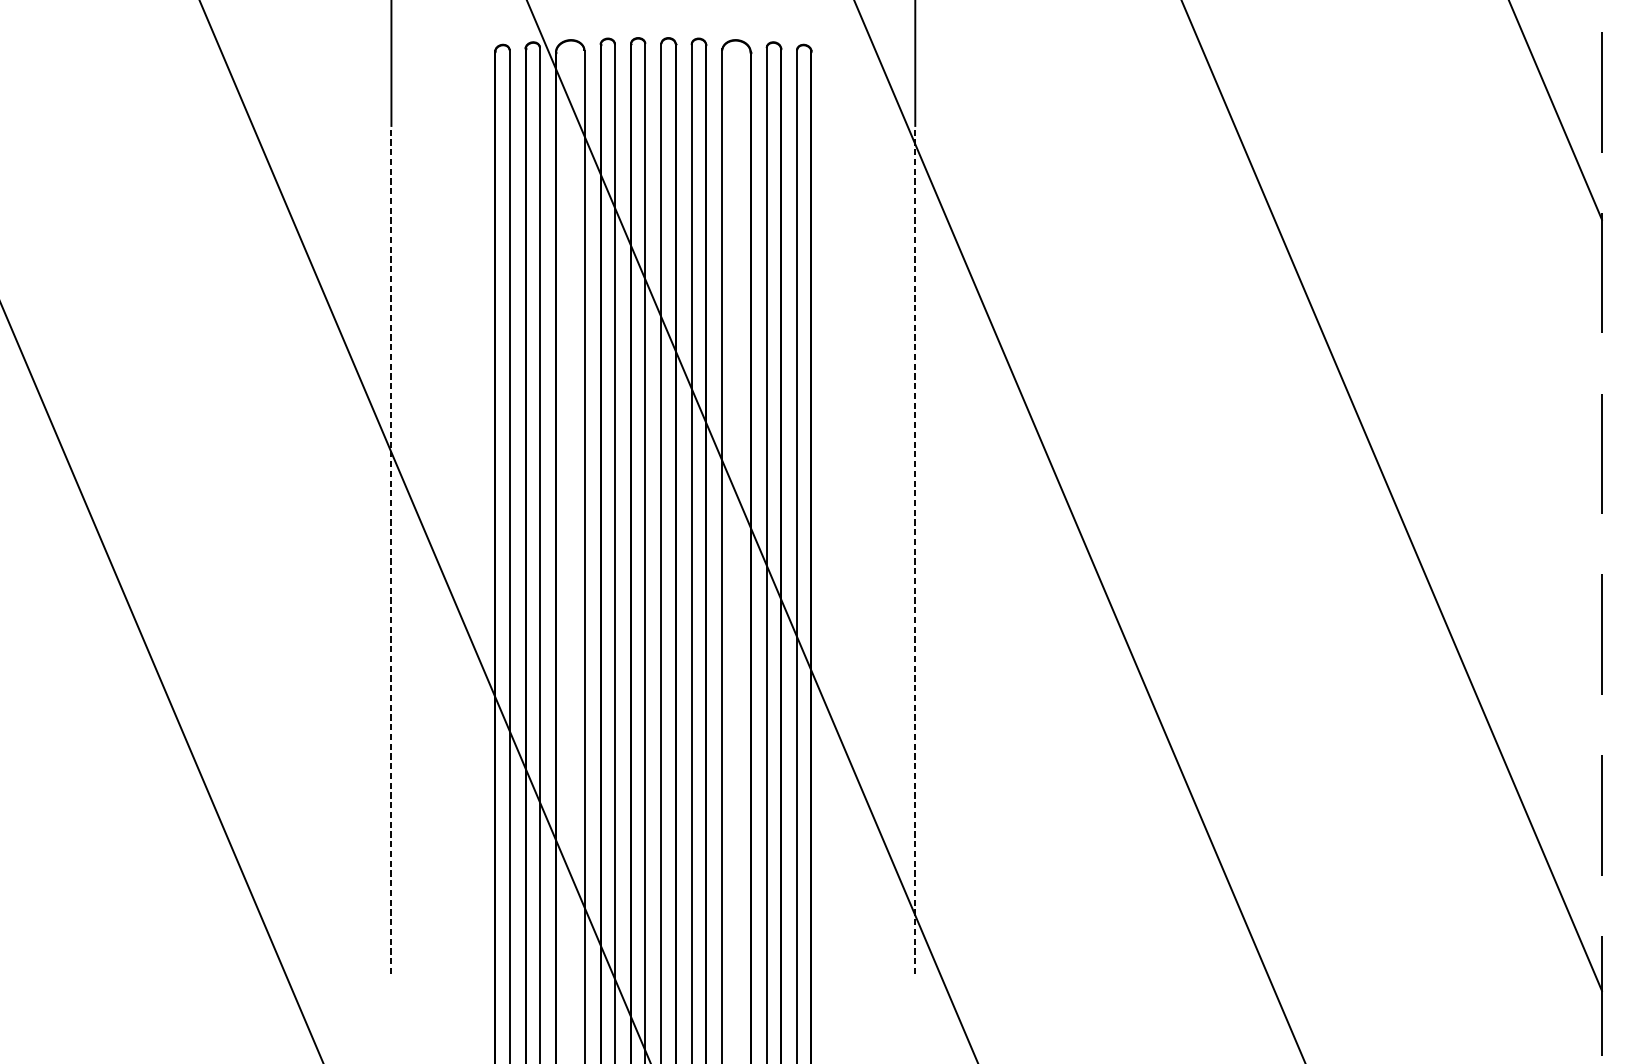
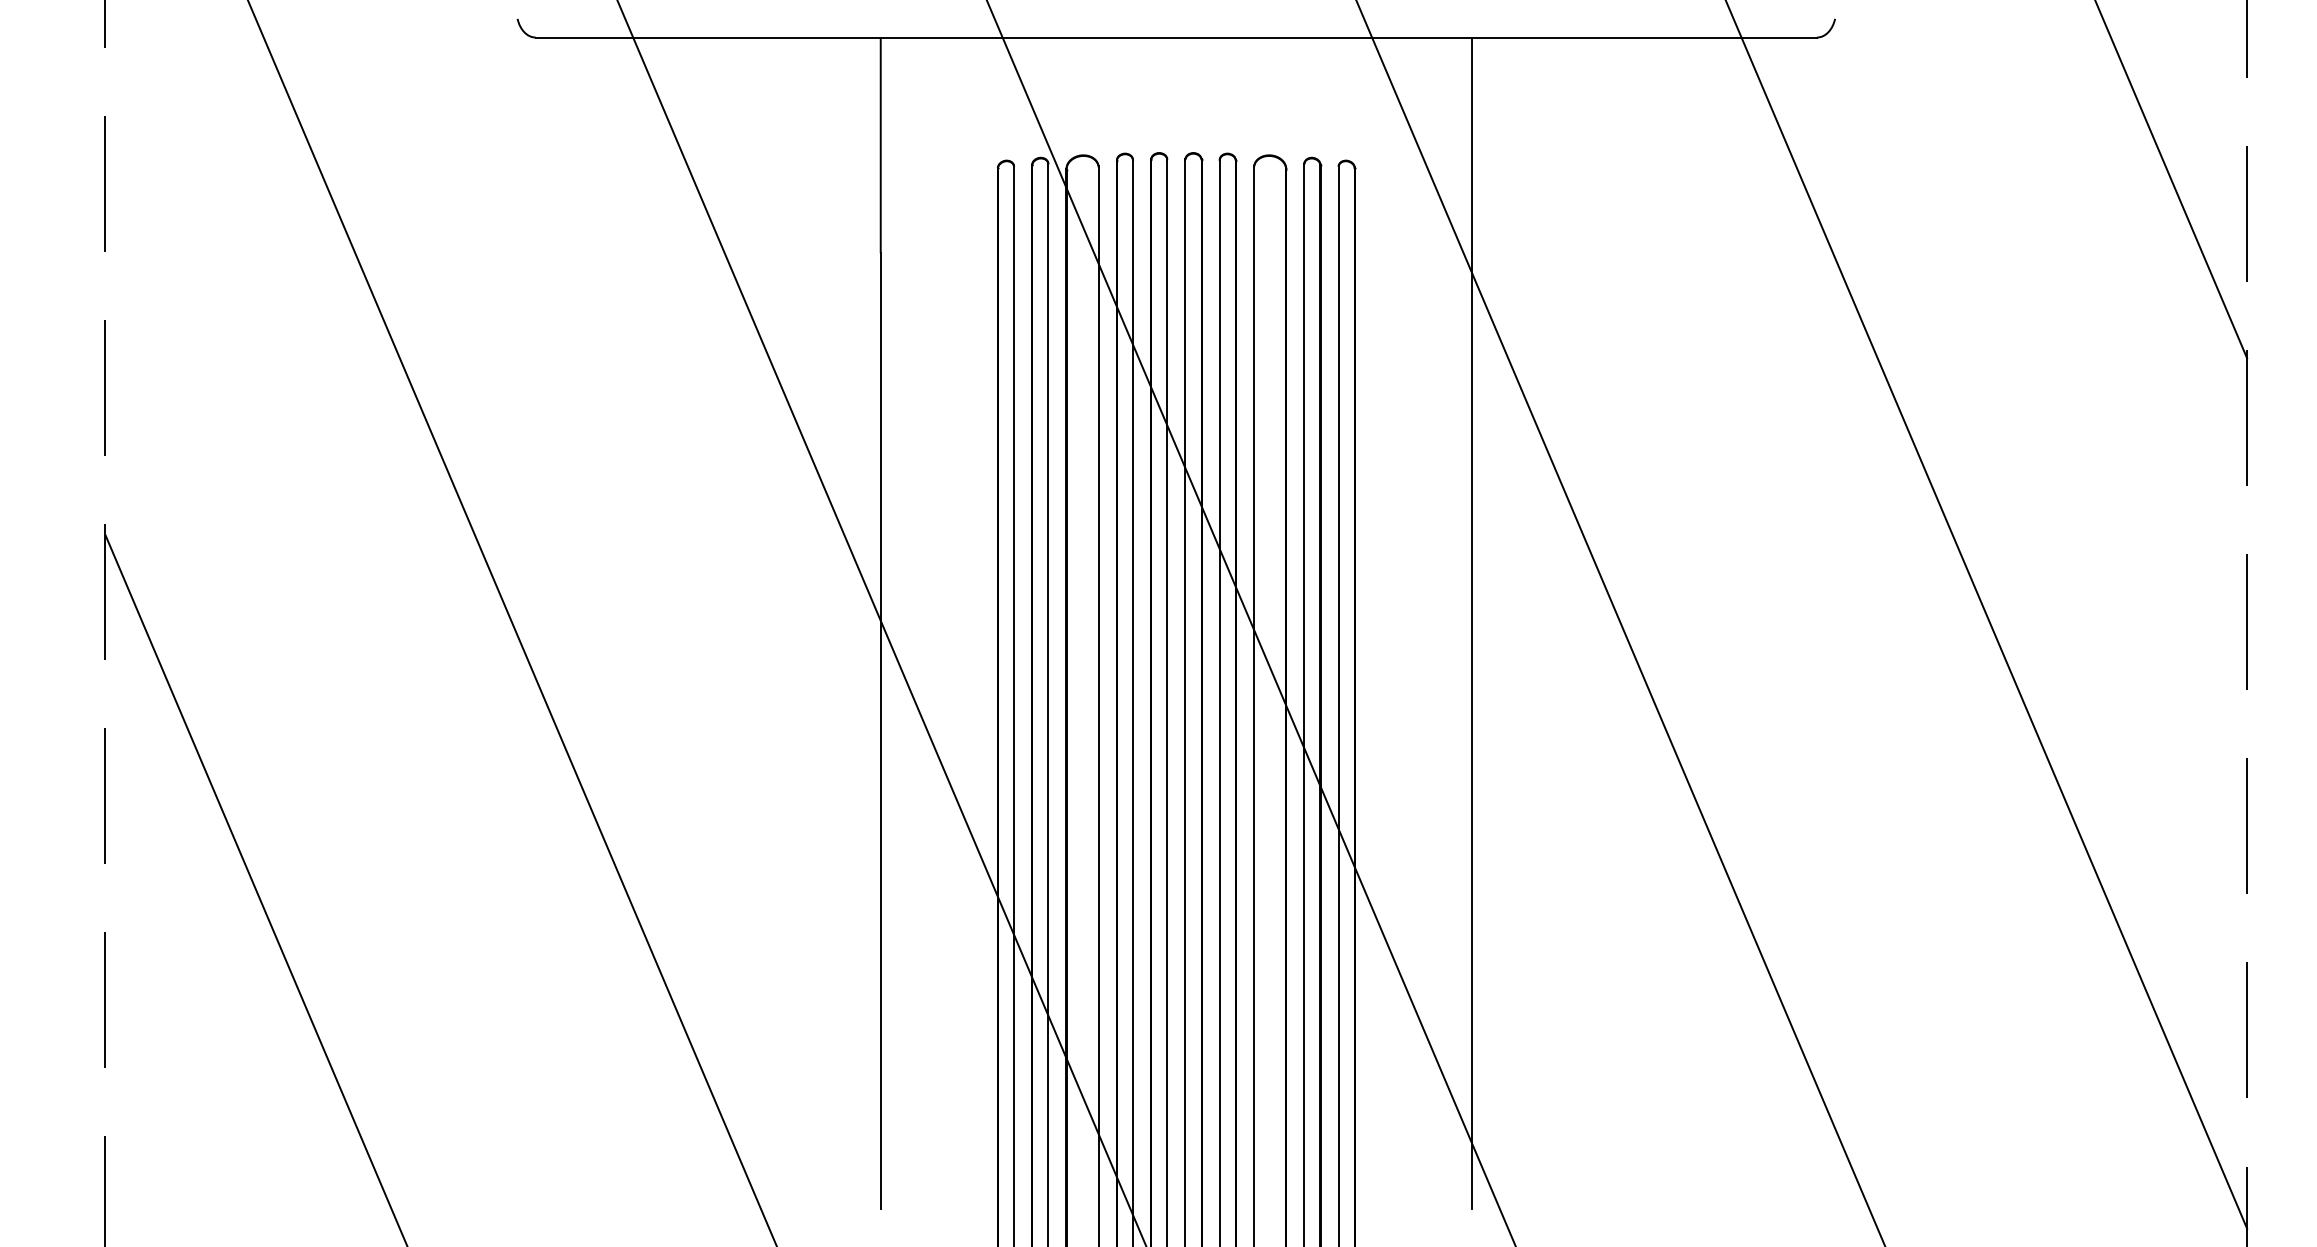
line: (391, 549) -> (880, 730), dashed -> solid
line: (915, 549) -> (1472, 730), dashed -> solid

